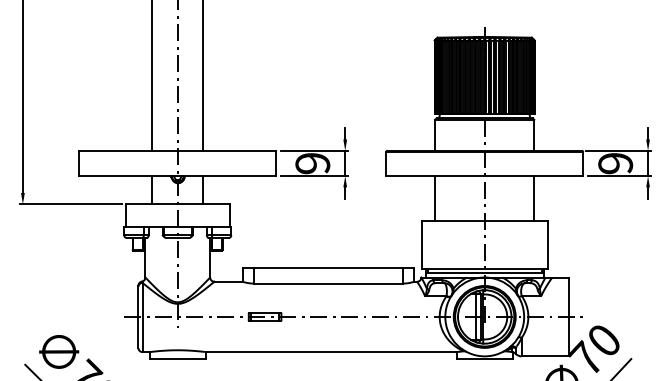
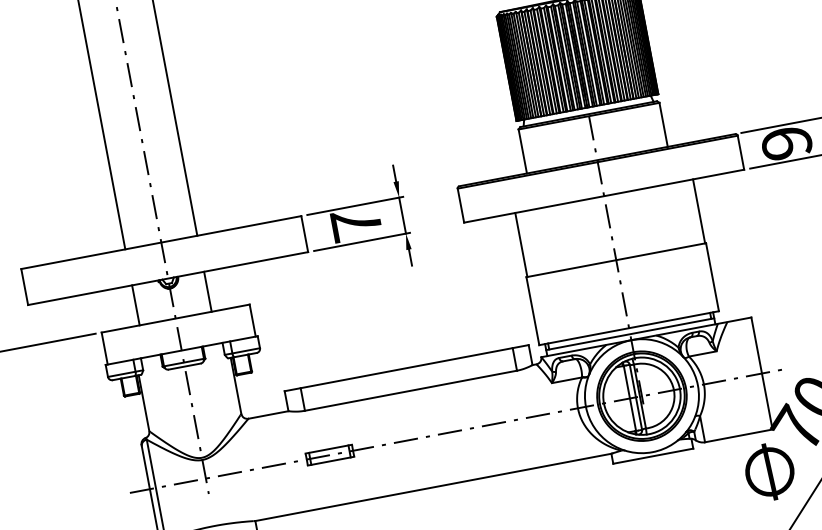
text: (312, 163) -> (356, 224), 9 -> 7
line: (435, 198) -> (521, 244), moved
line: (534, 198) -> (699, 211), moved

